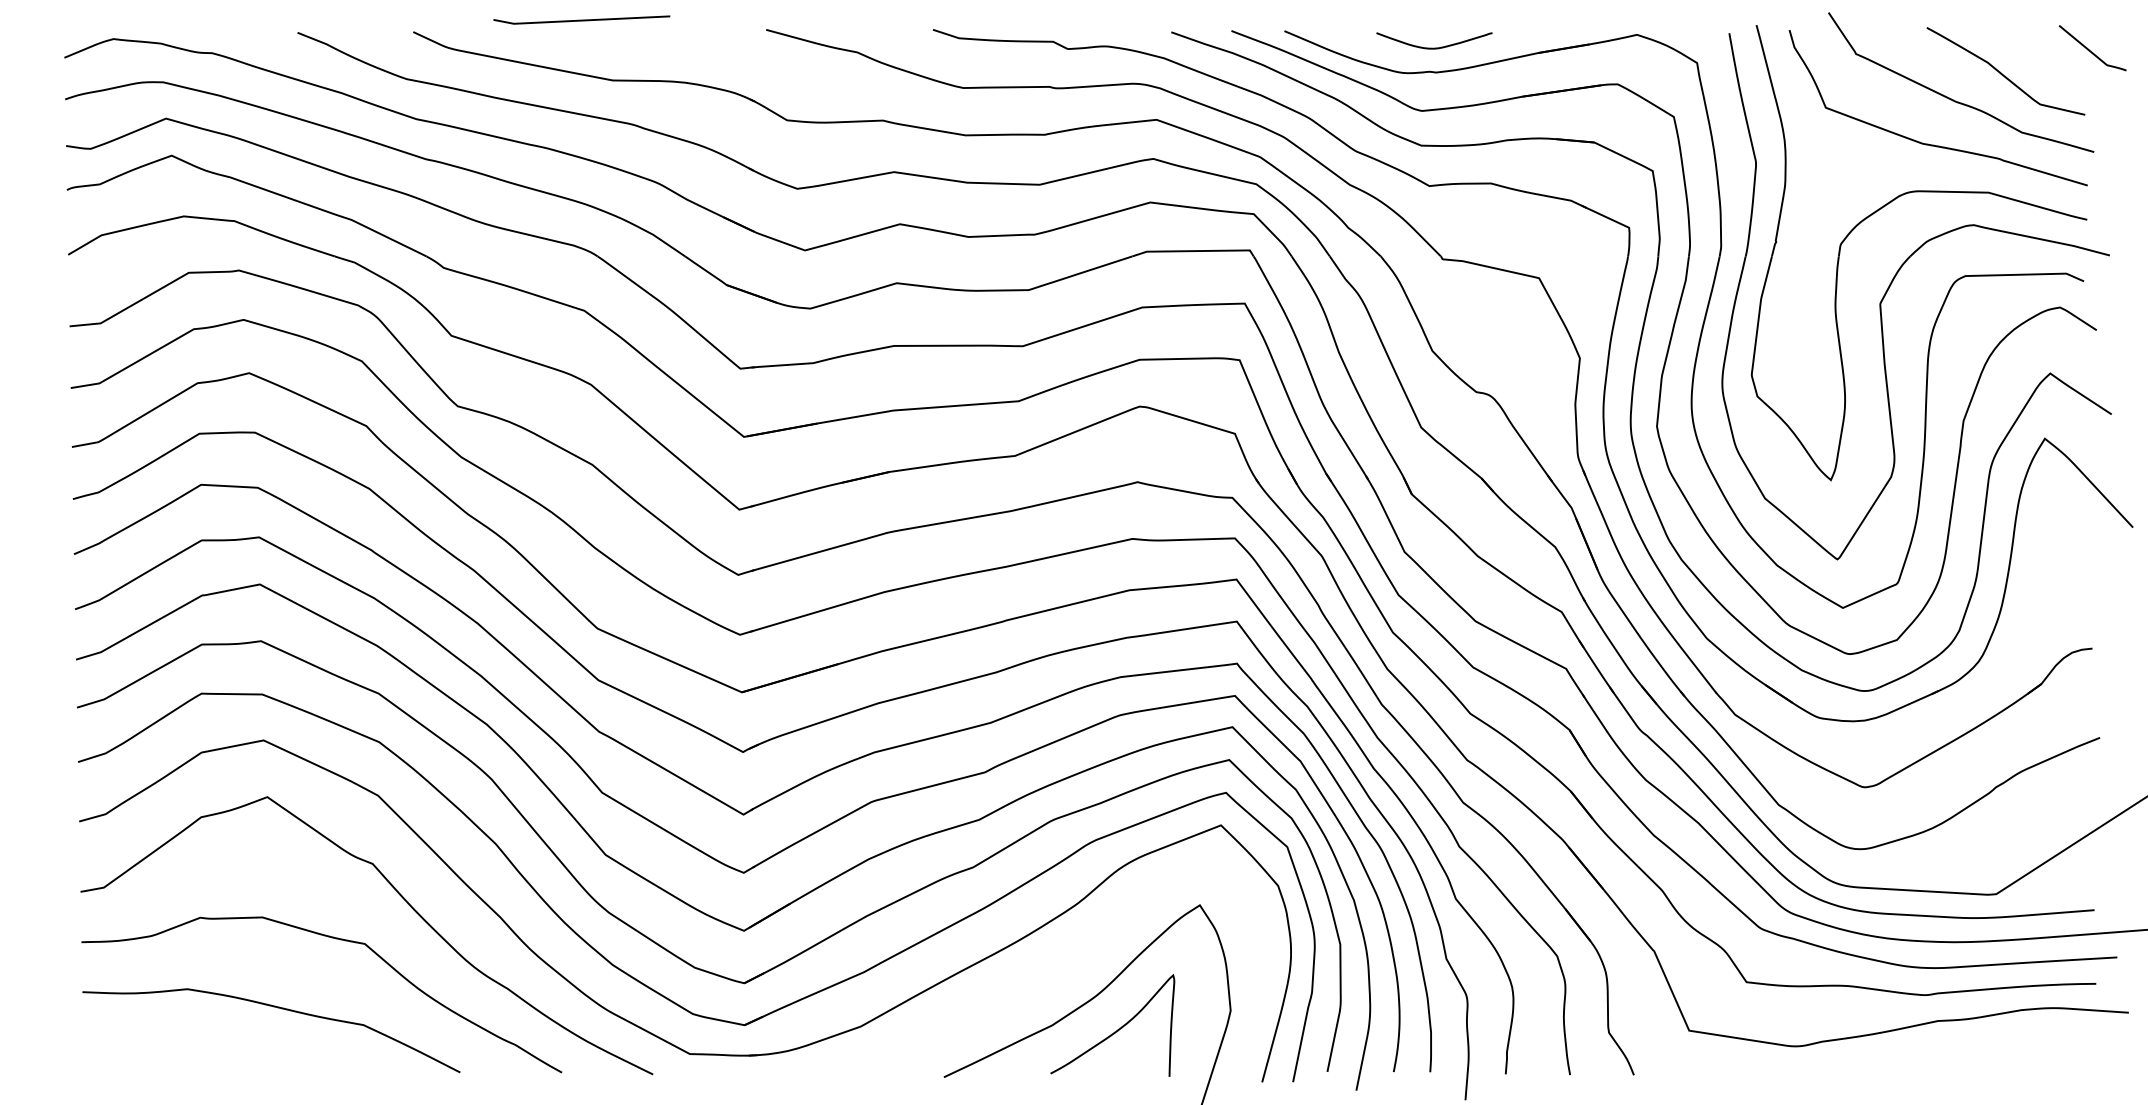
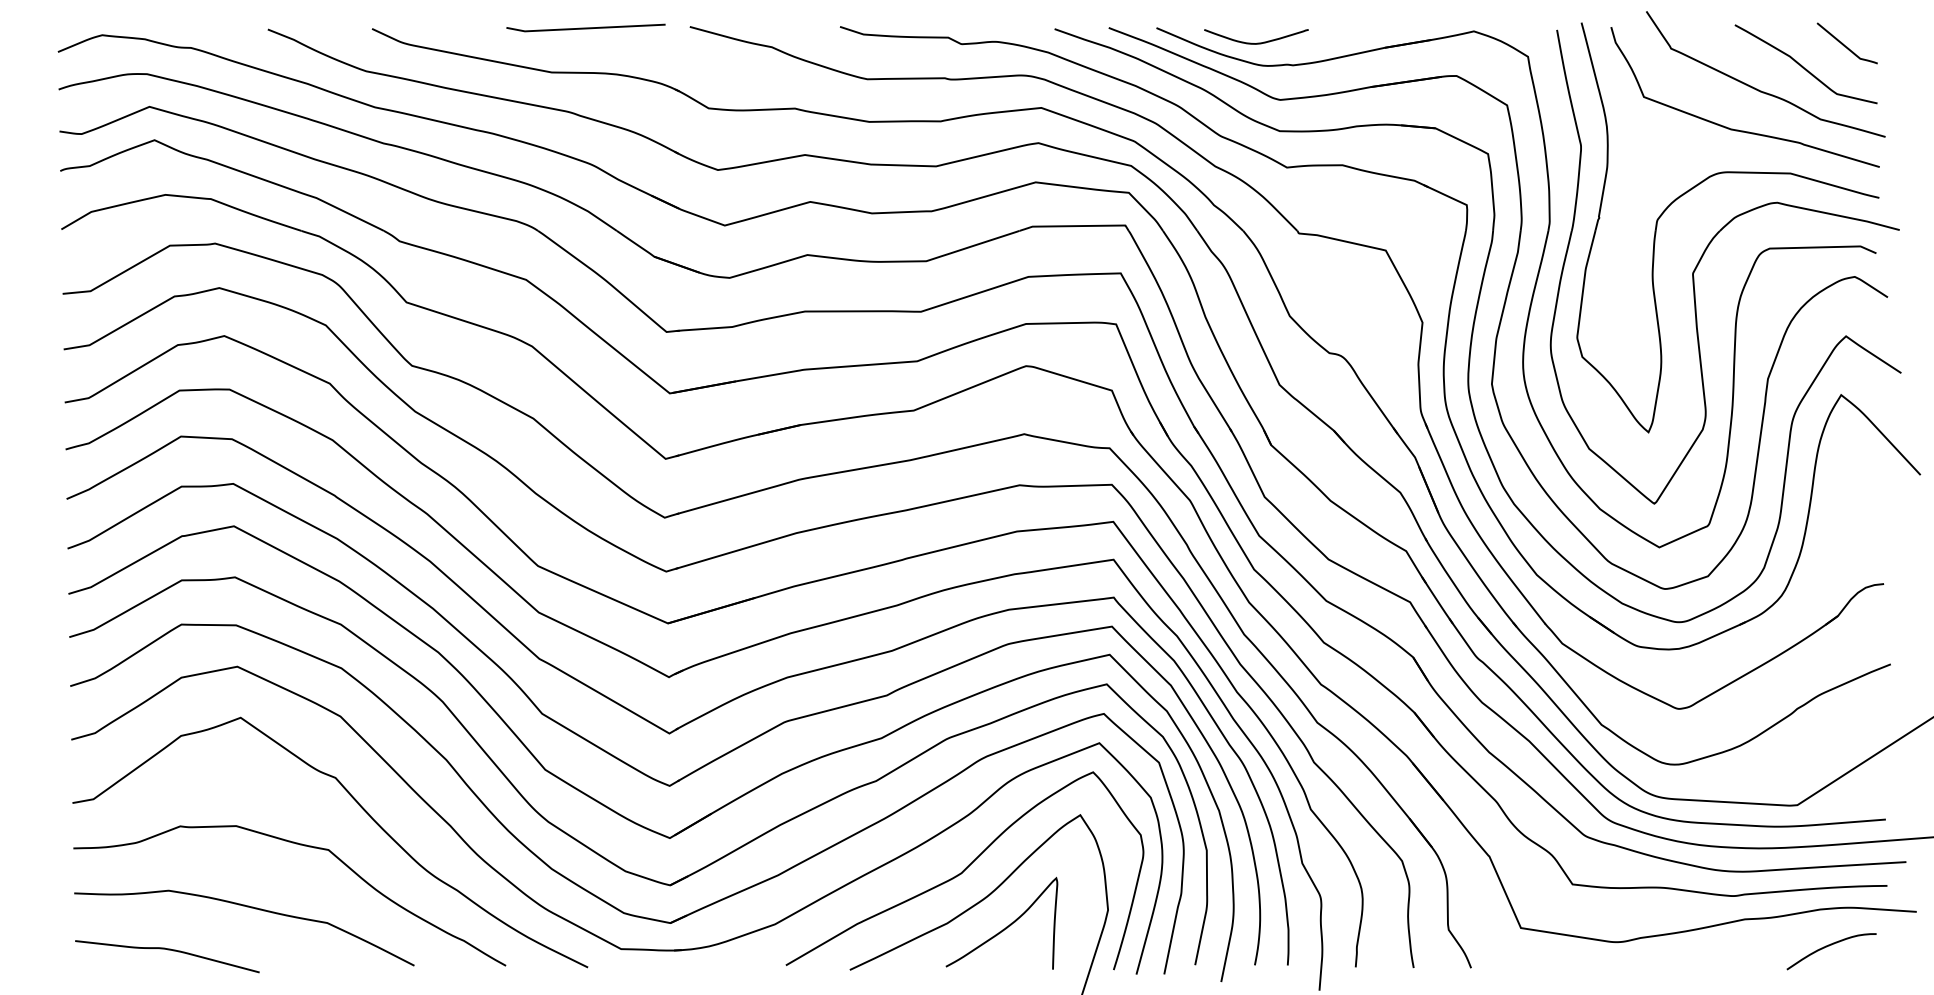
line: (581, 19) -> (585, 27), moved
curve: (1434, 47) -> (1256, 42), moved
curve: (2090, 50) -> (1845, 45), moved
curve: (1071, 966) -> (964, 870), added
curve: (2033, 1050) -> (1830, 945), added
curve: (186, 1055) -> (167, 950), added

